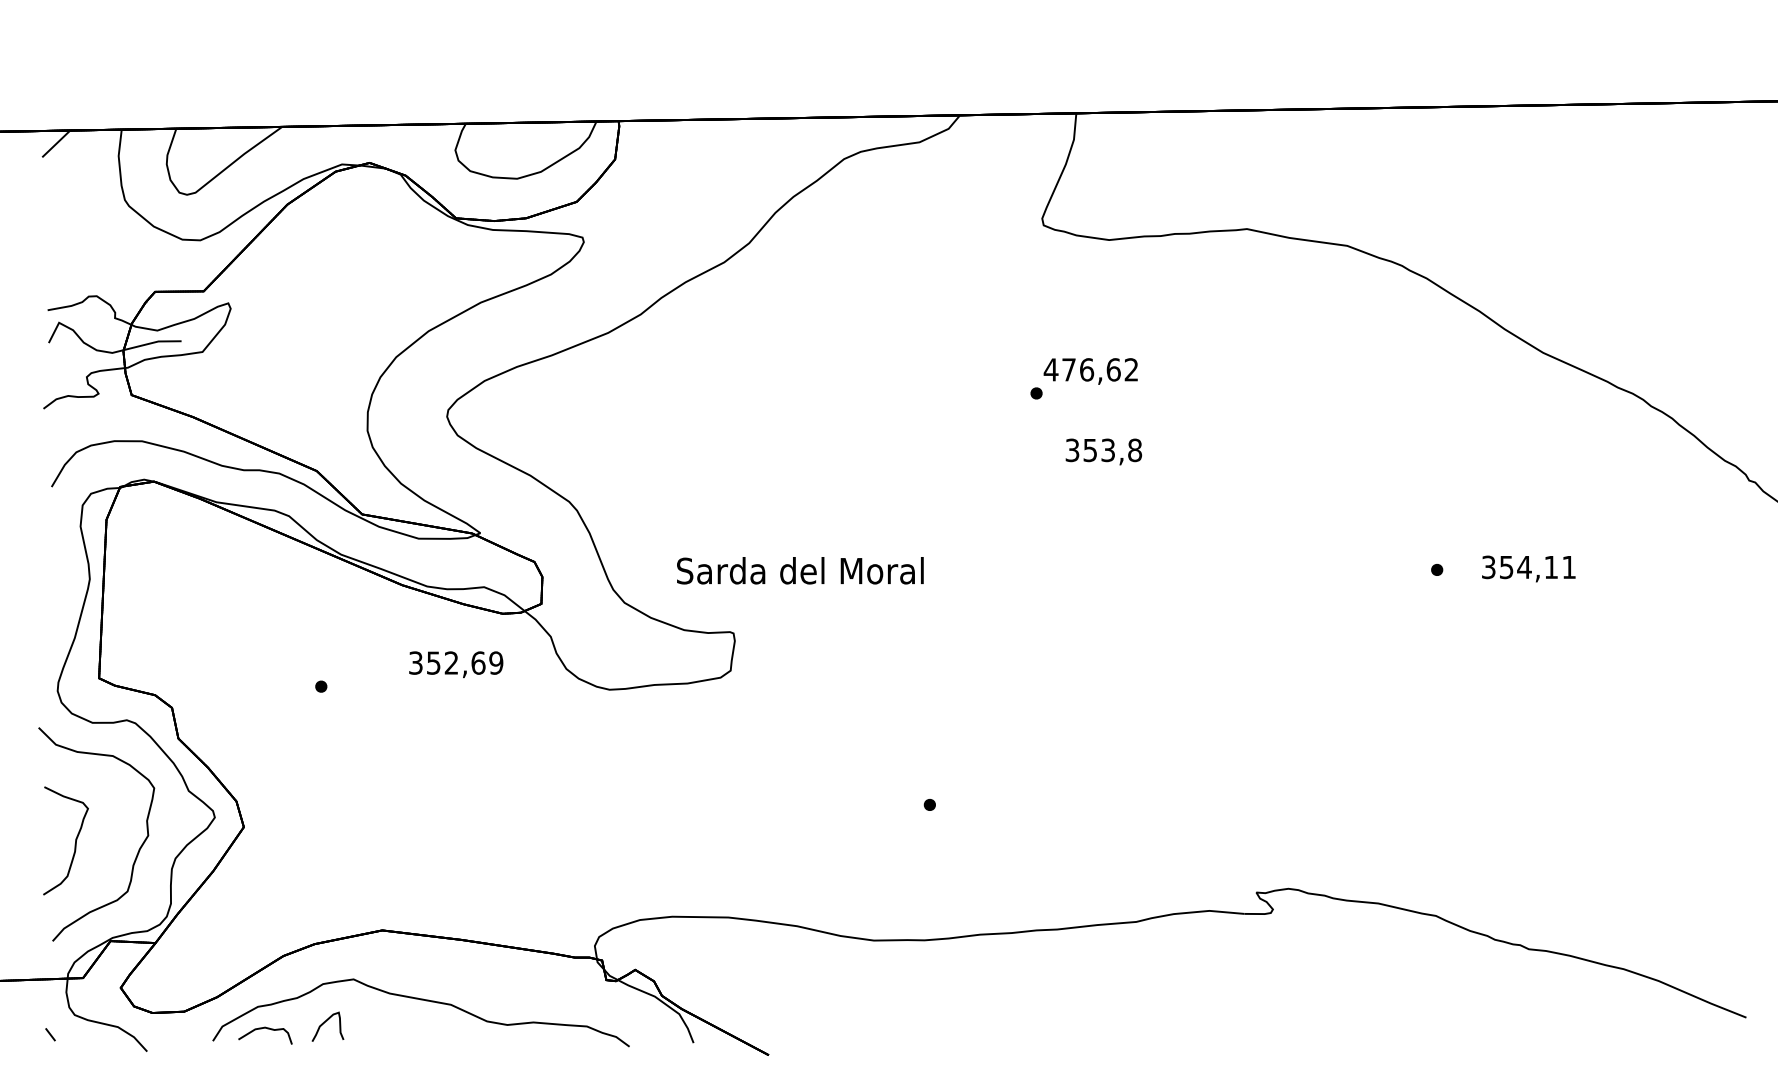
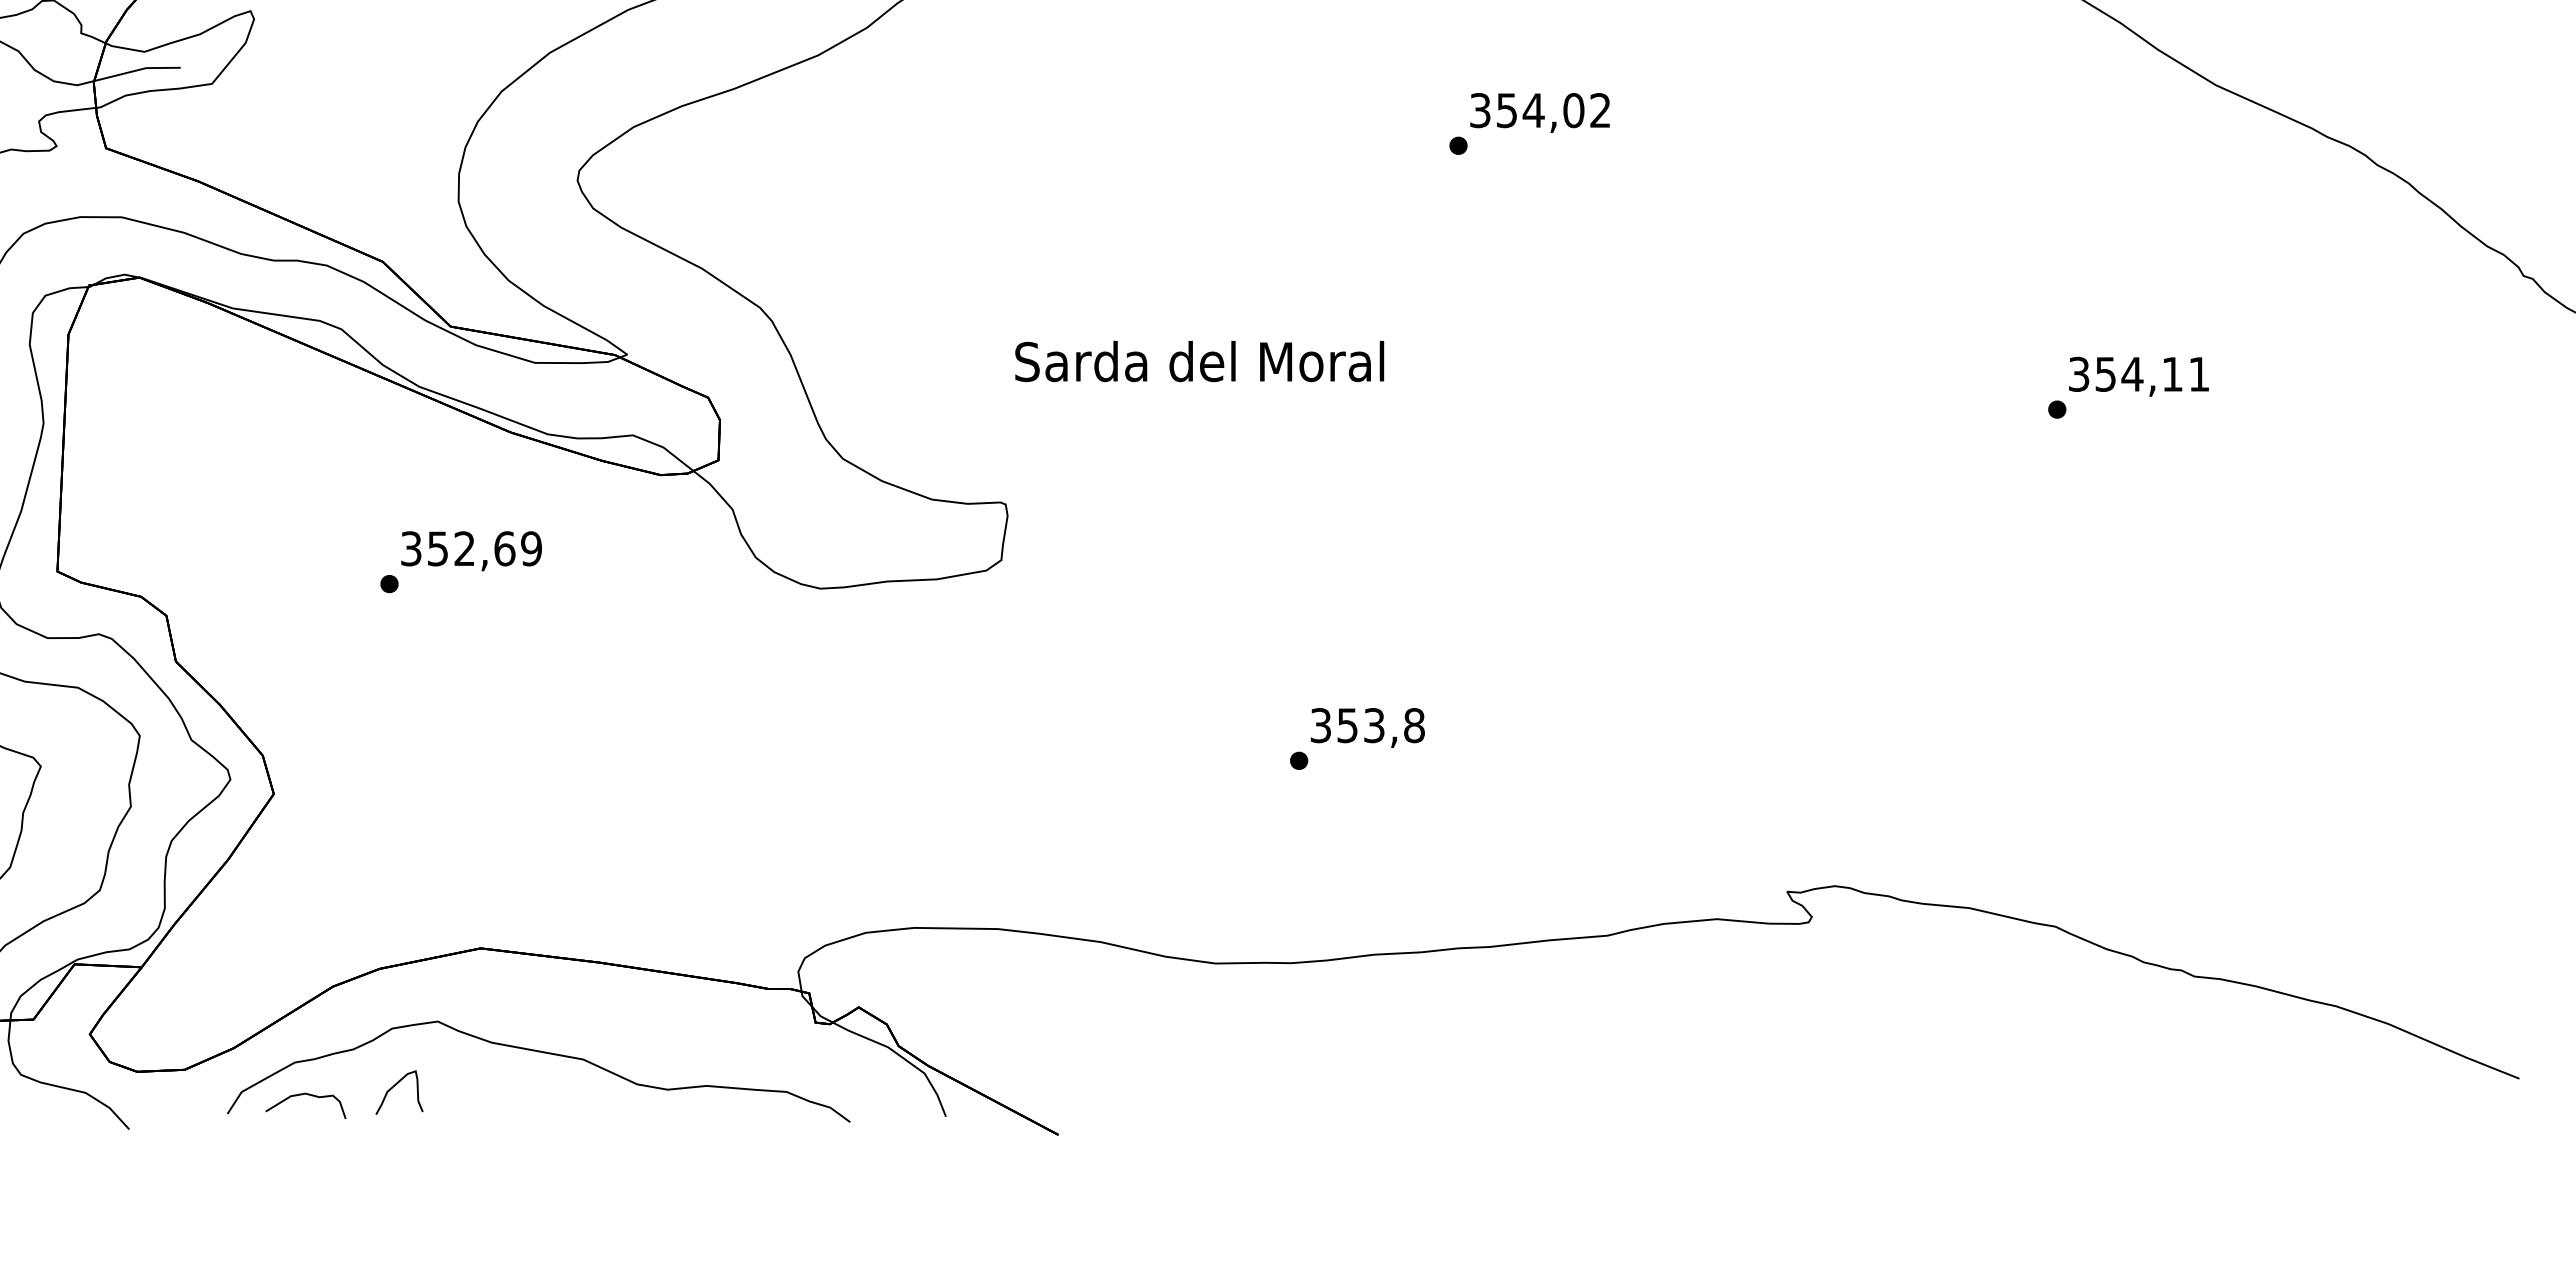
text: (1081, 369) -> (1525, 110), 476,62 -> 354,02
text: (1103, 451) -> (1367, 727), moved
text: (1528, 568) -> (2138, 376), moved
text: (800, 570) -> (1199, 361), moved
text: (456, 664) -> (472, 550), moved

